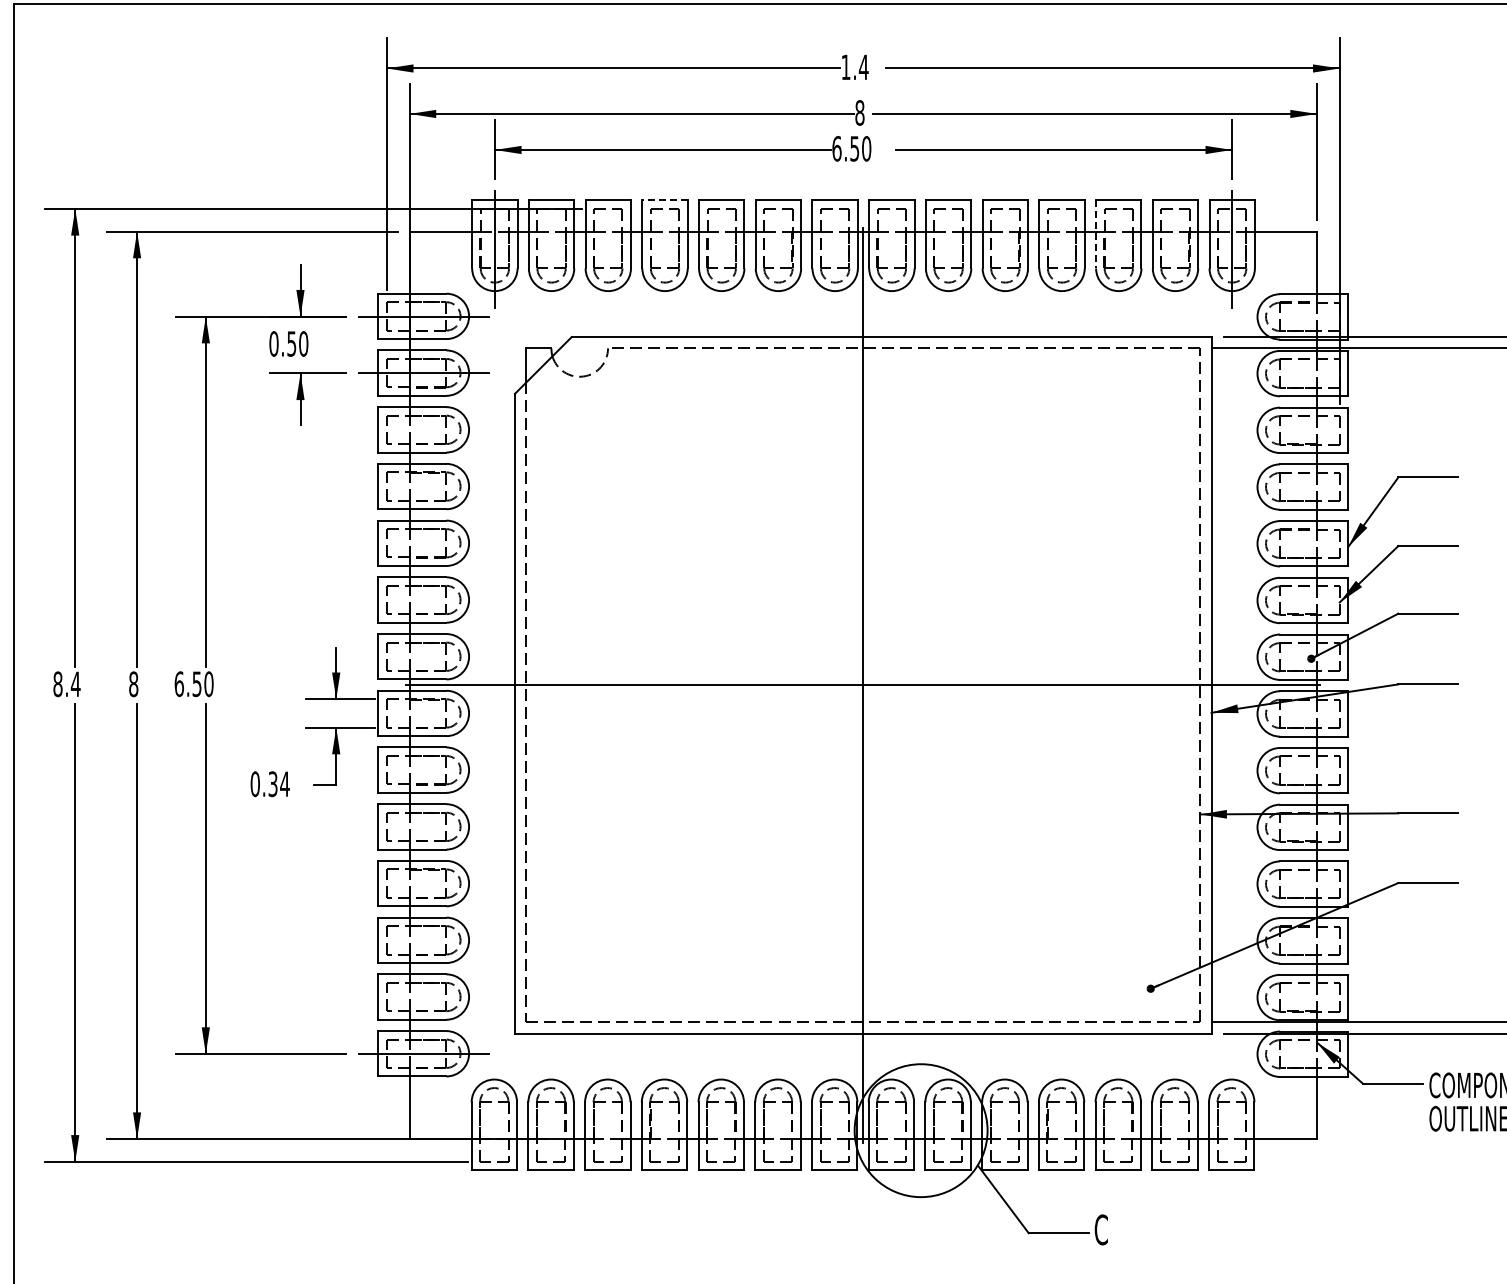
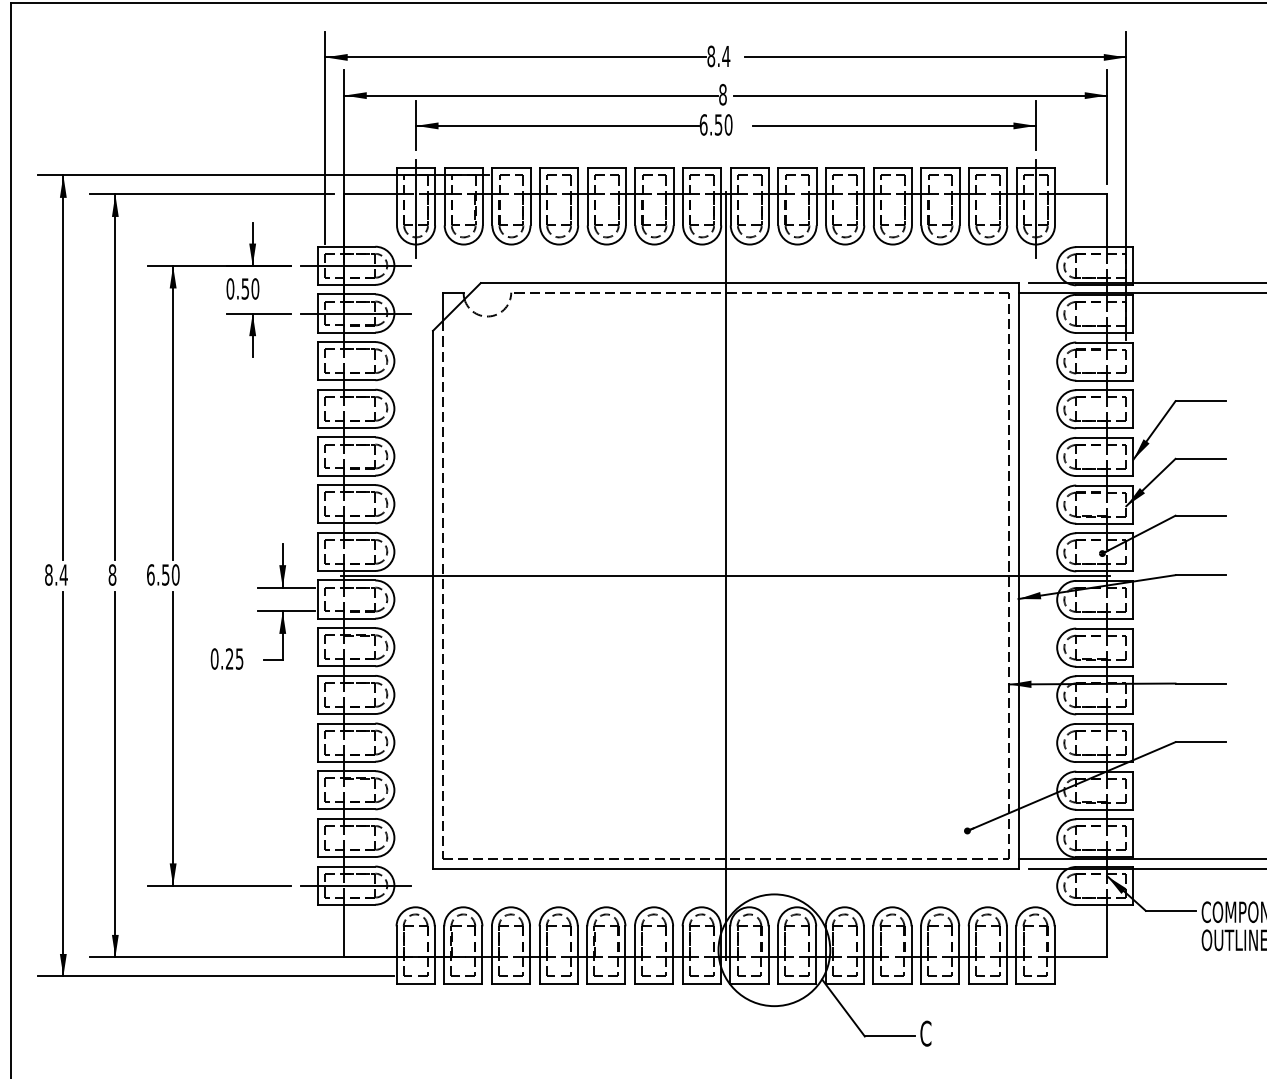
text: (845, 67) -> (710, 56), 1.4 -> 8.4
line: (665, 200) -> (559, 168), dashed -> solid
line: (1096, 234) -> (921, 196), dashed -> solid
text: (278, 784) -> (234, 659), 0.34 -> 0.25

